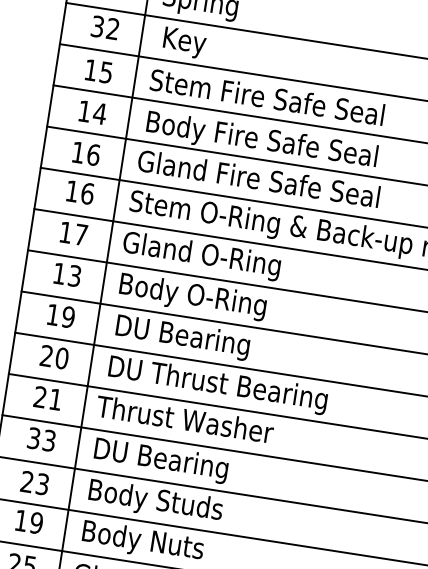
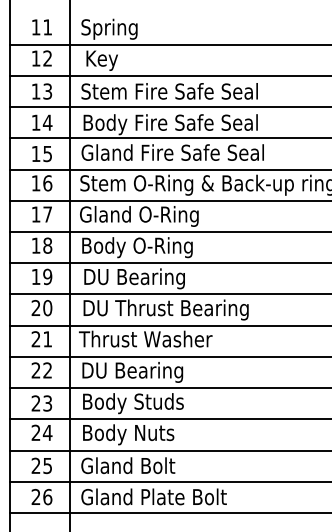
text: (96, 26) -> (35, 58), 32 -> 12
text: (106, 71) -> (47, 90), 15 -> 13
text: (93, 154) -> (47, 153), 16 -> 15
text: (74, 275) -> (47, 245), 13 -> 18
text: (41, 439) -> (41, 370), 33 -> 22
text: (28, 521) -> (41, 432), 19 -> 24

